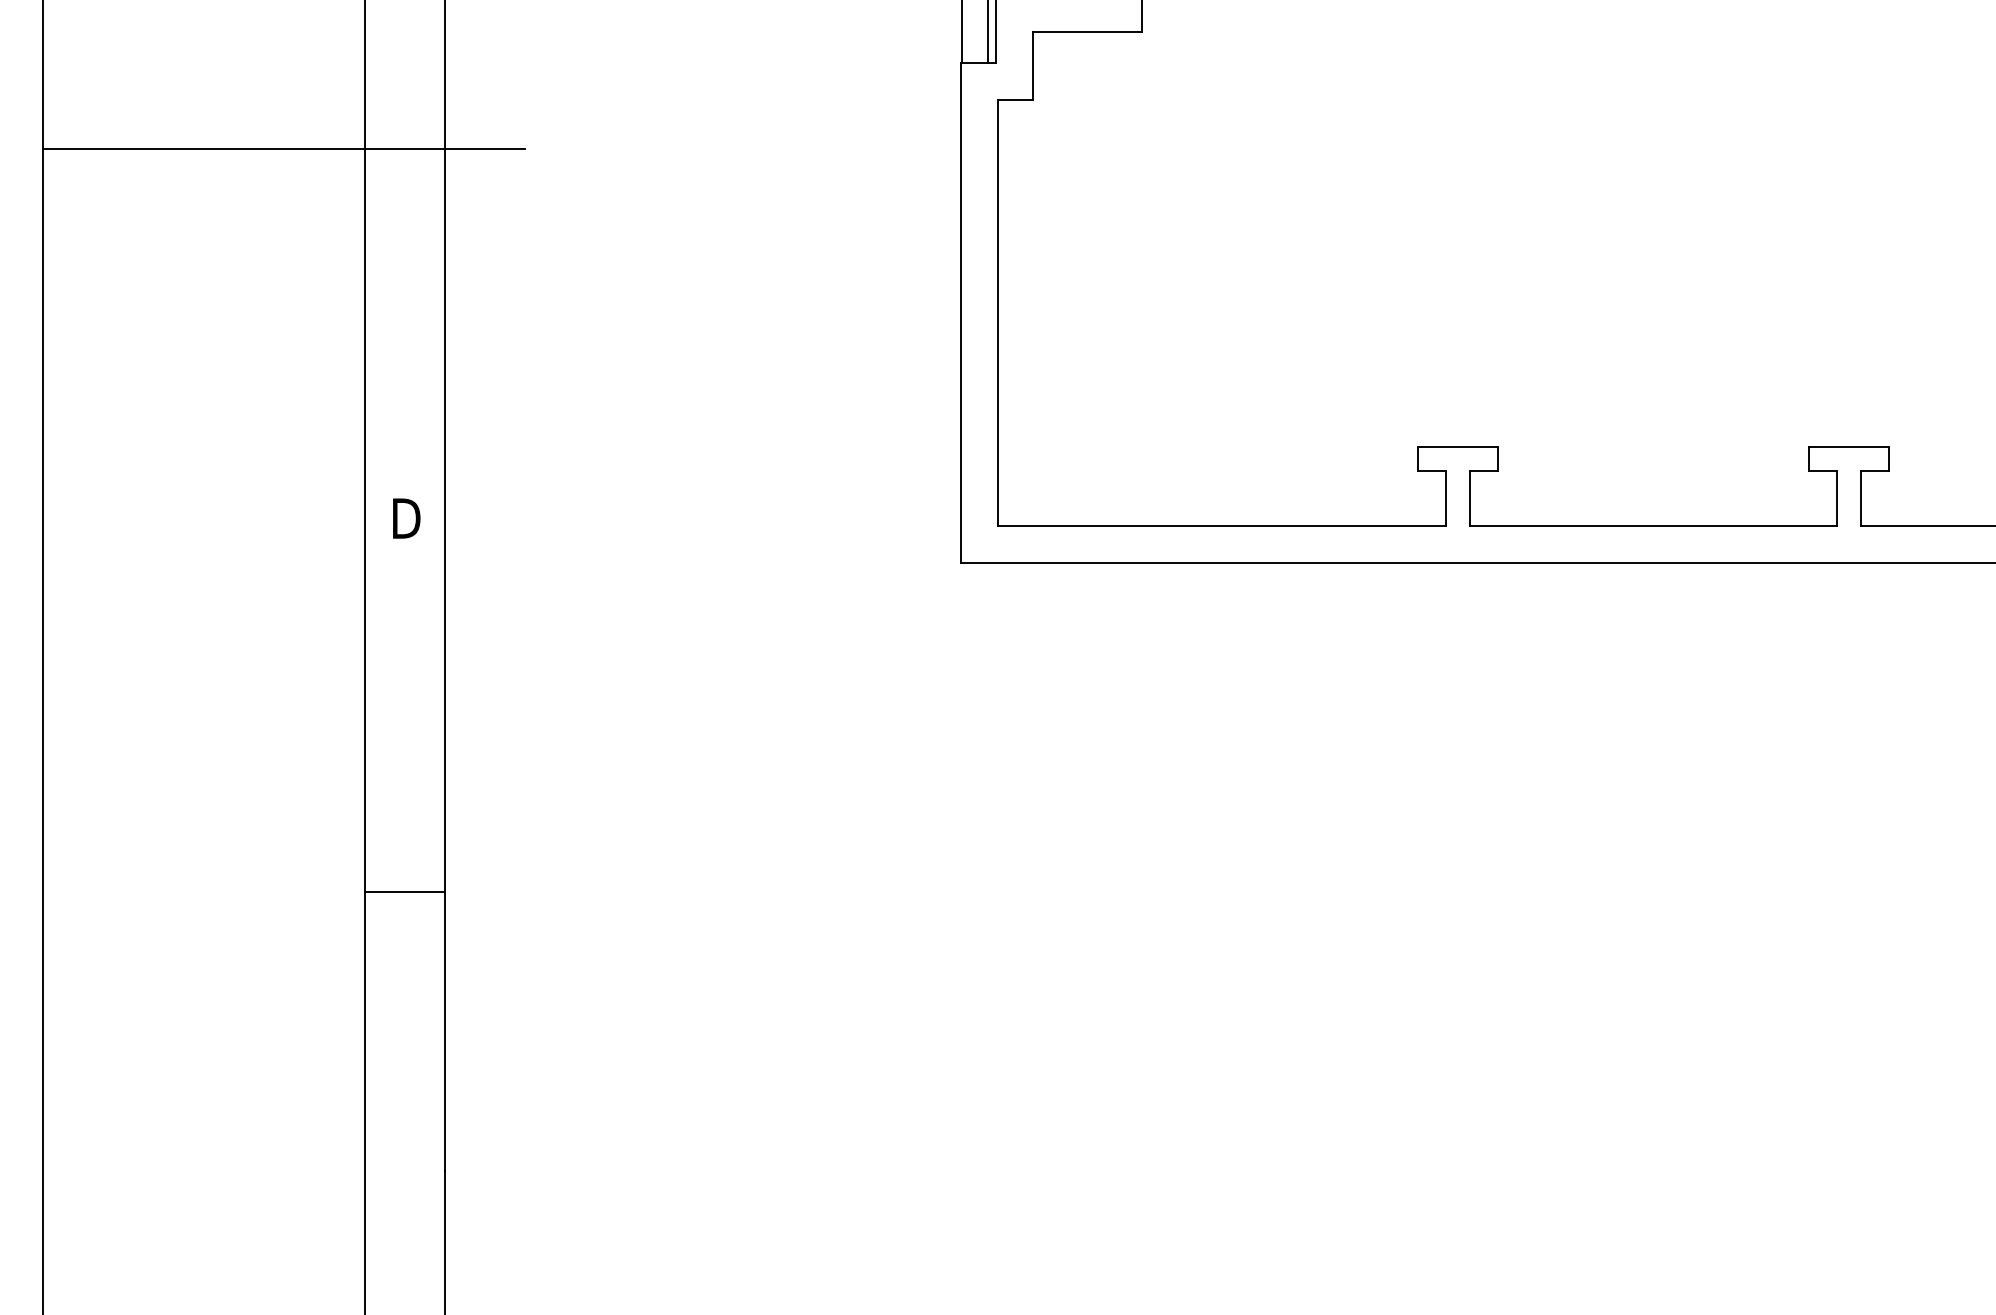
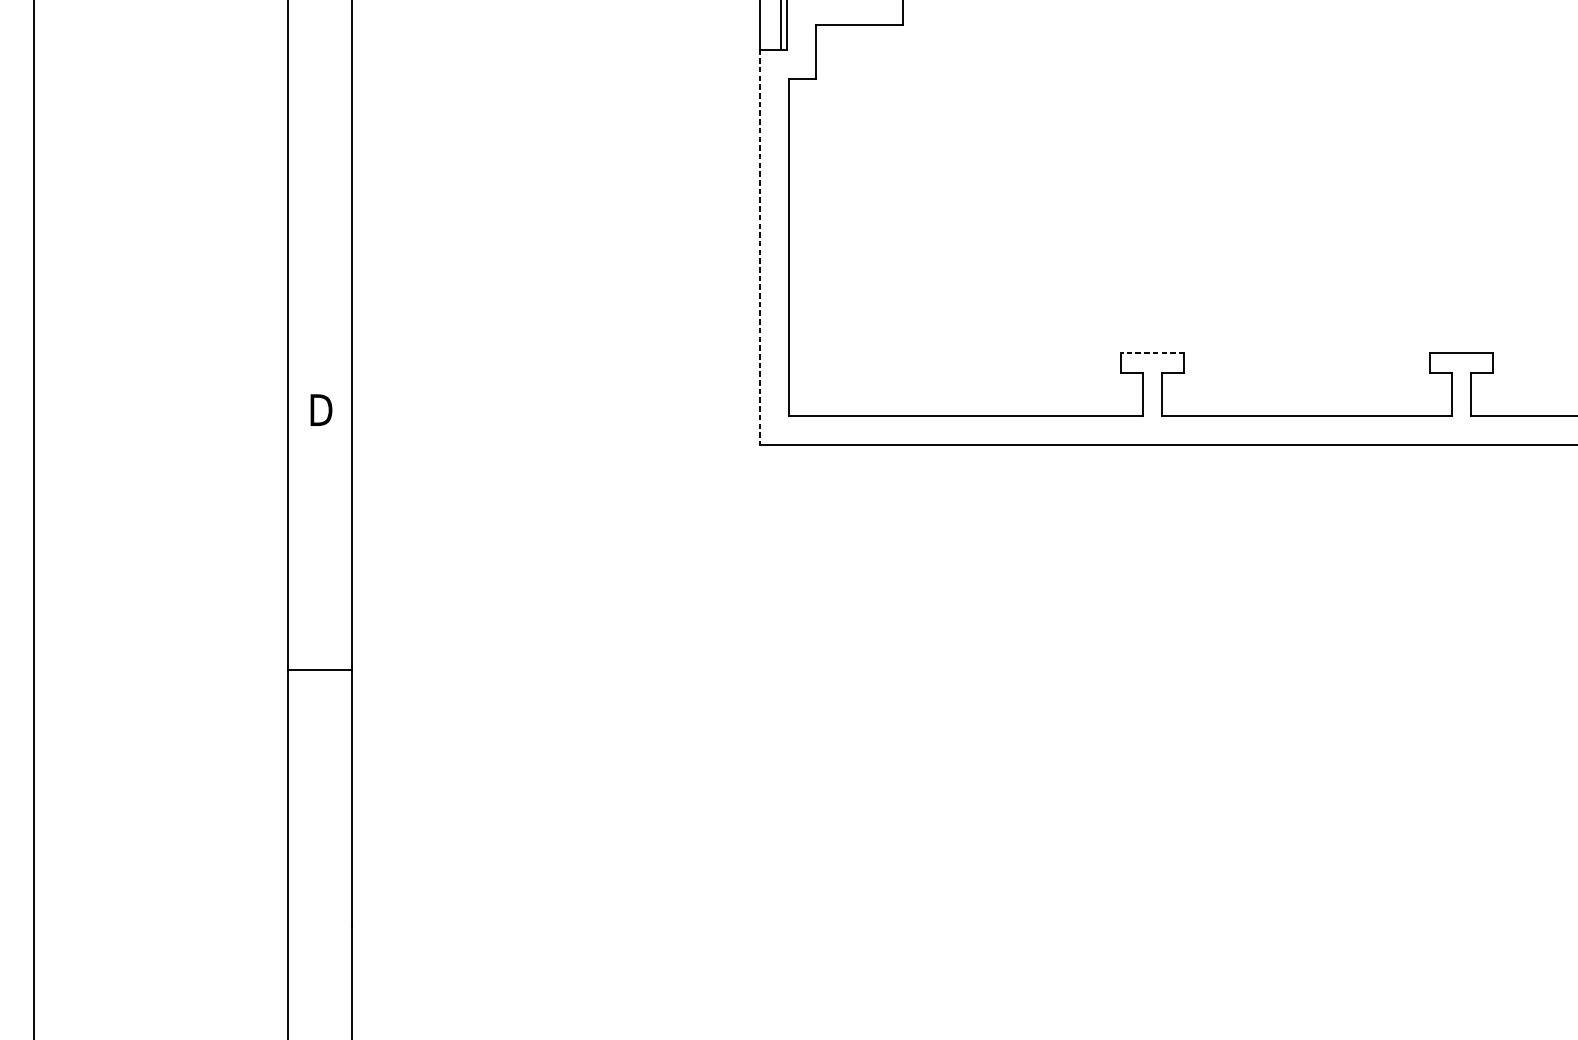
line: (283, 149) -> (224, 118), removed
line: (961, 313) -> (760, 247), solid -> dashed
line: (1457, 446) -> (1152, 353), solid -> dashed
line: (404, 891) -> (319, 669), moved

